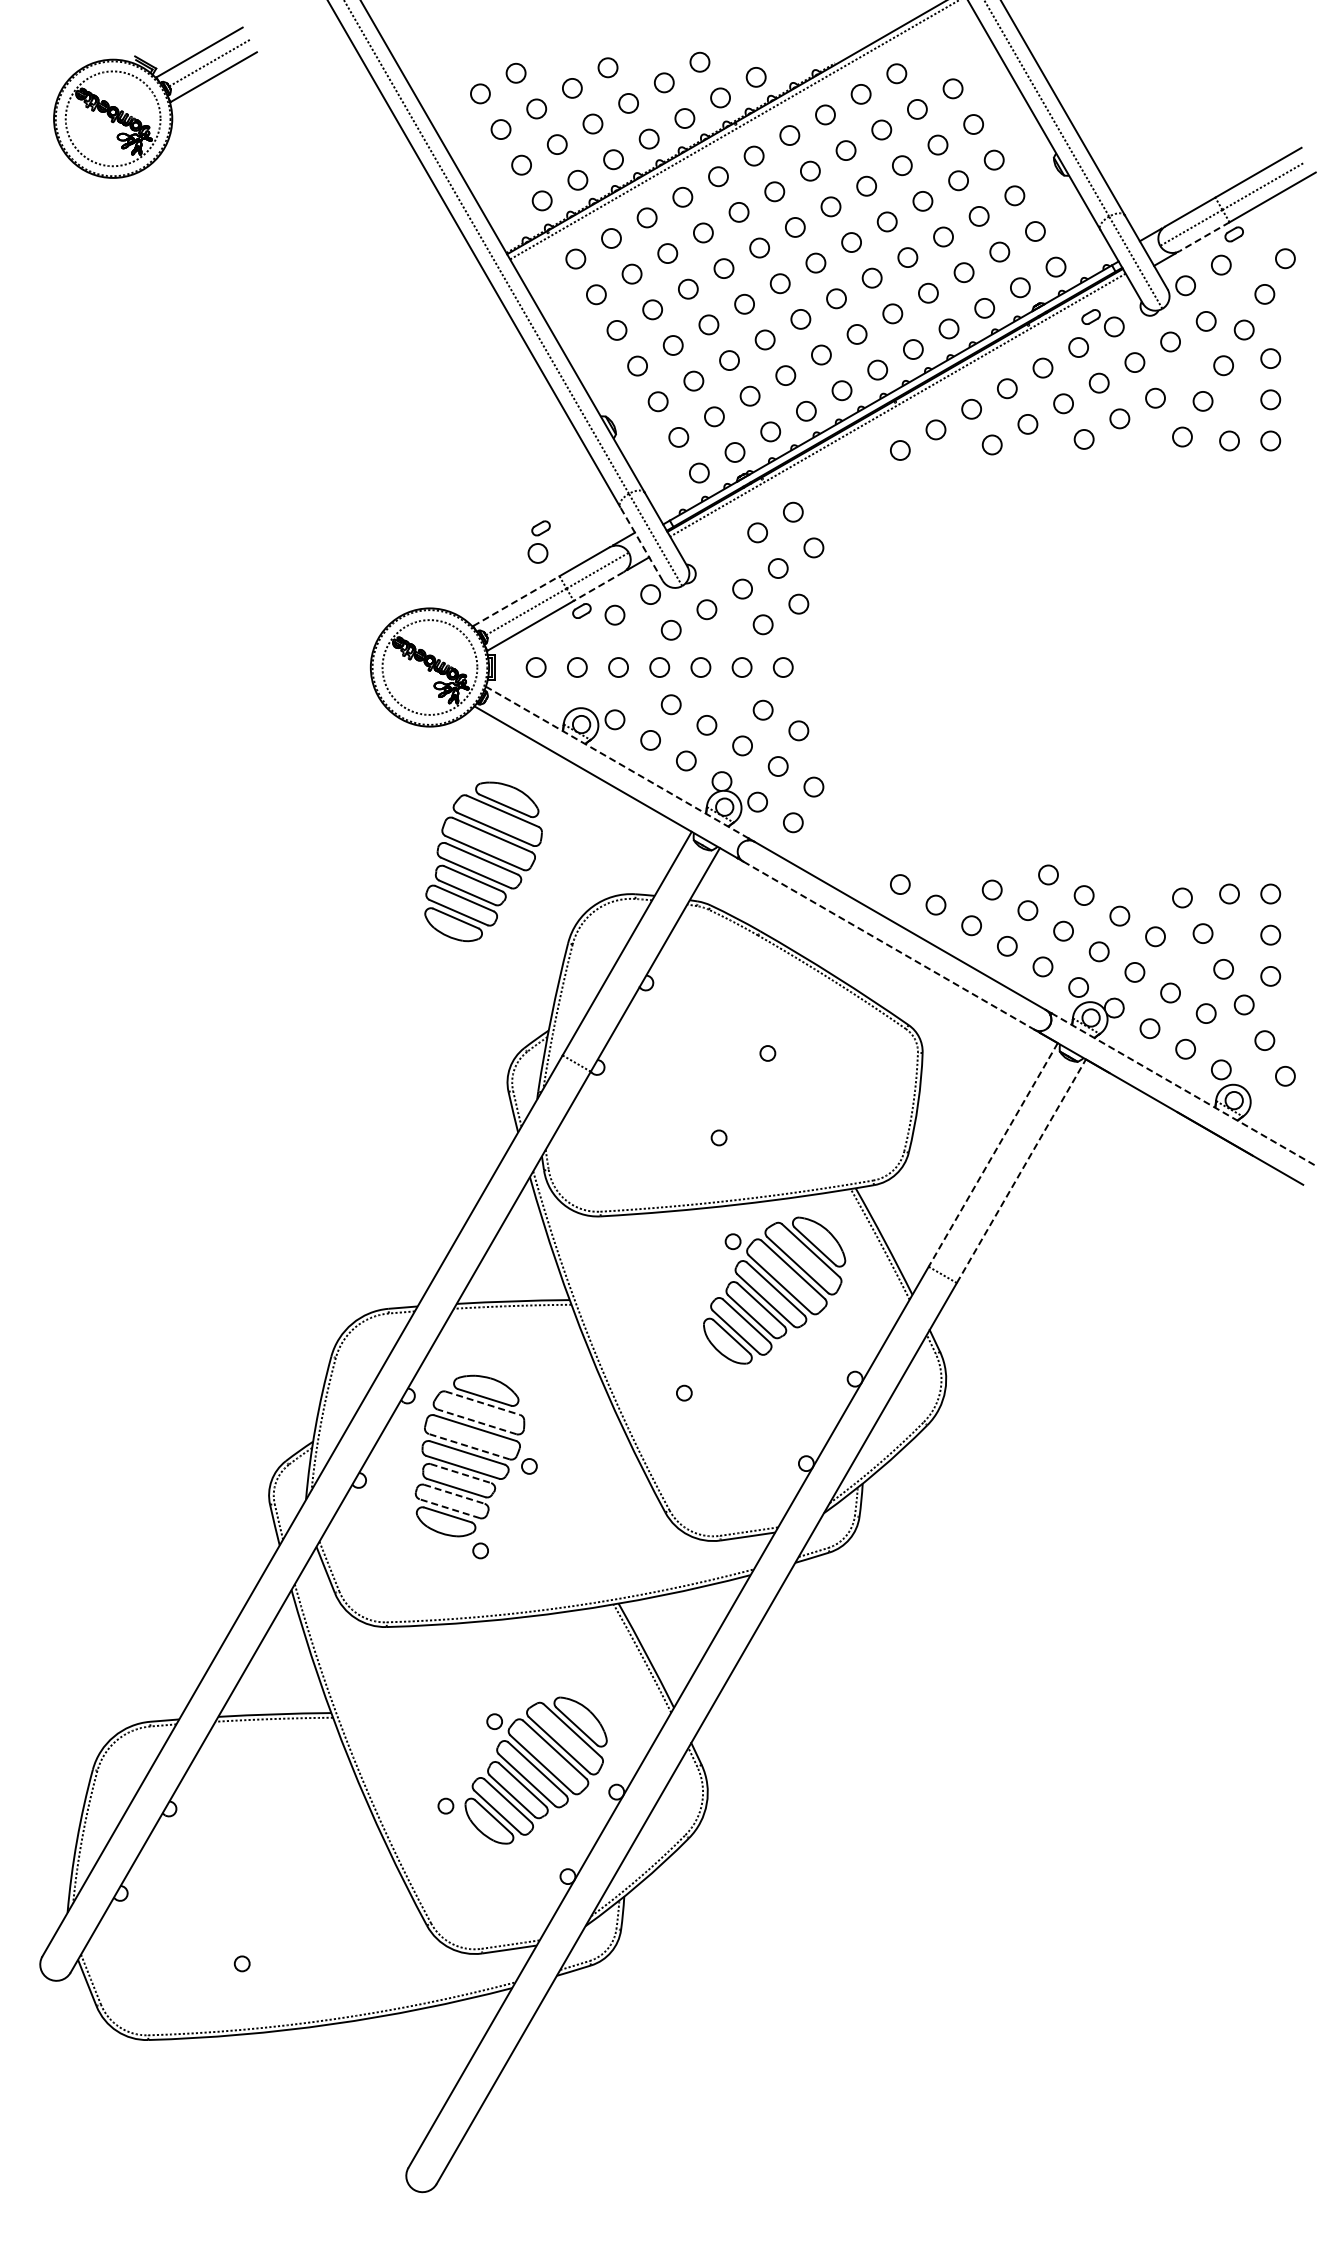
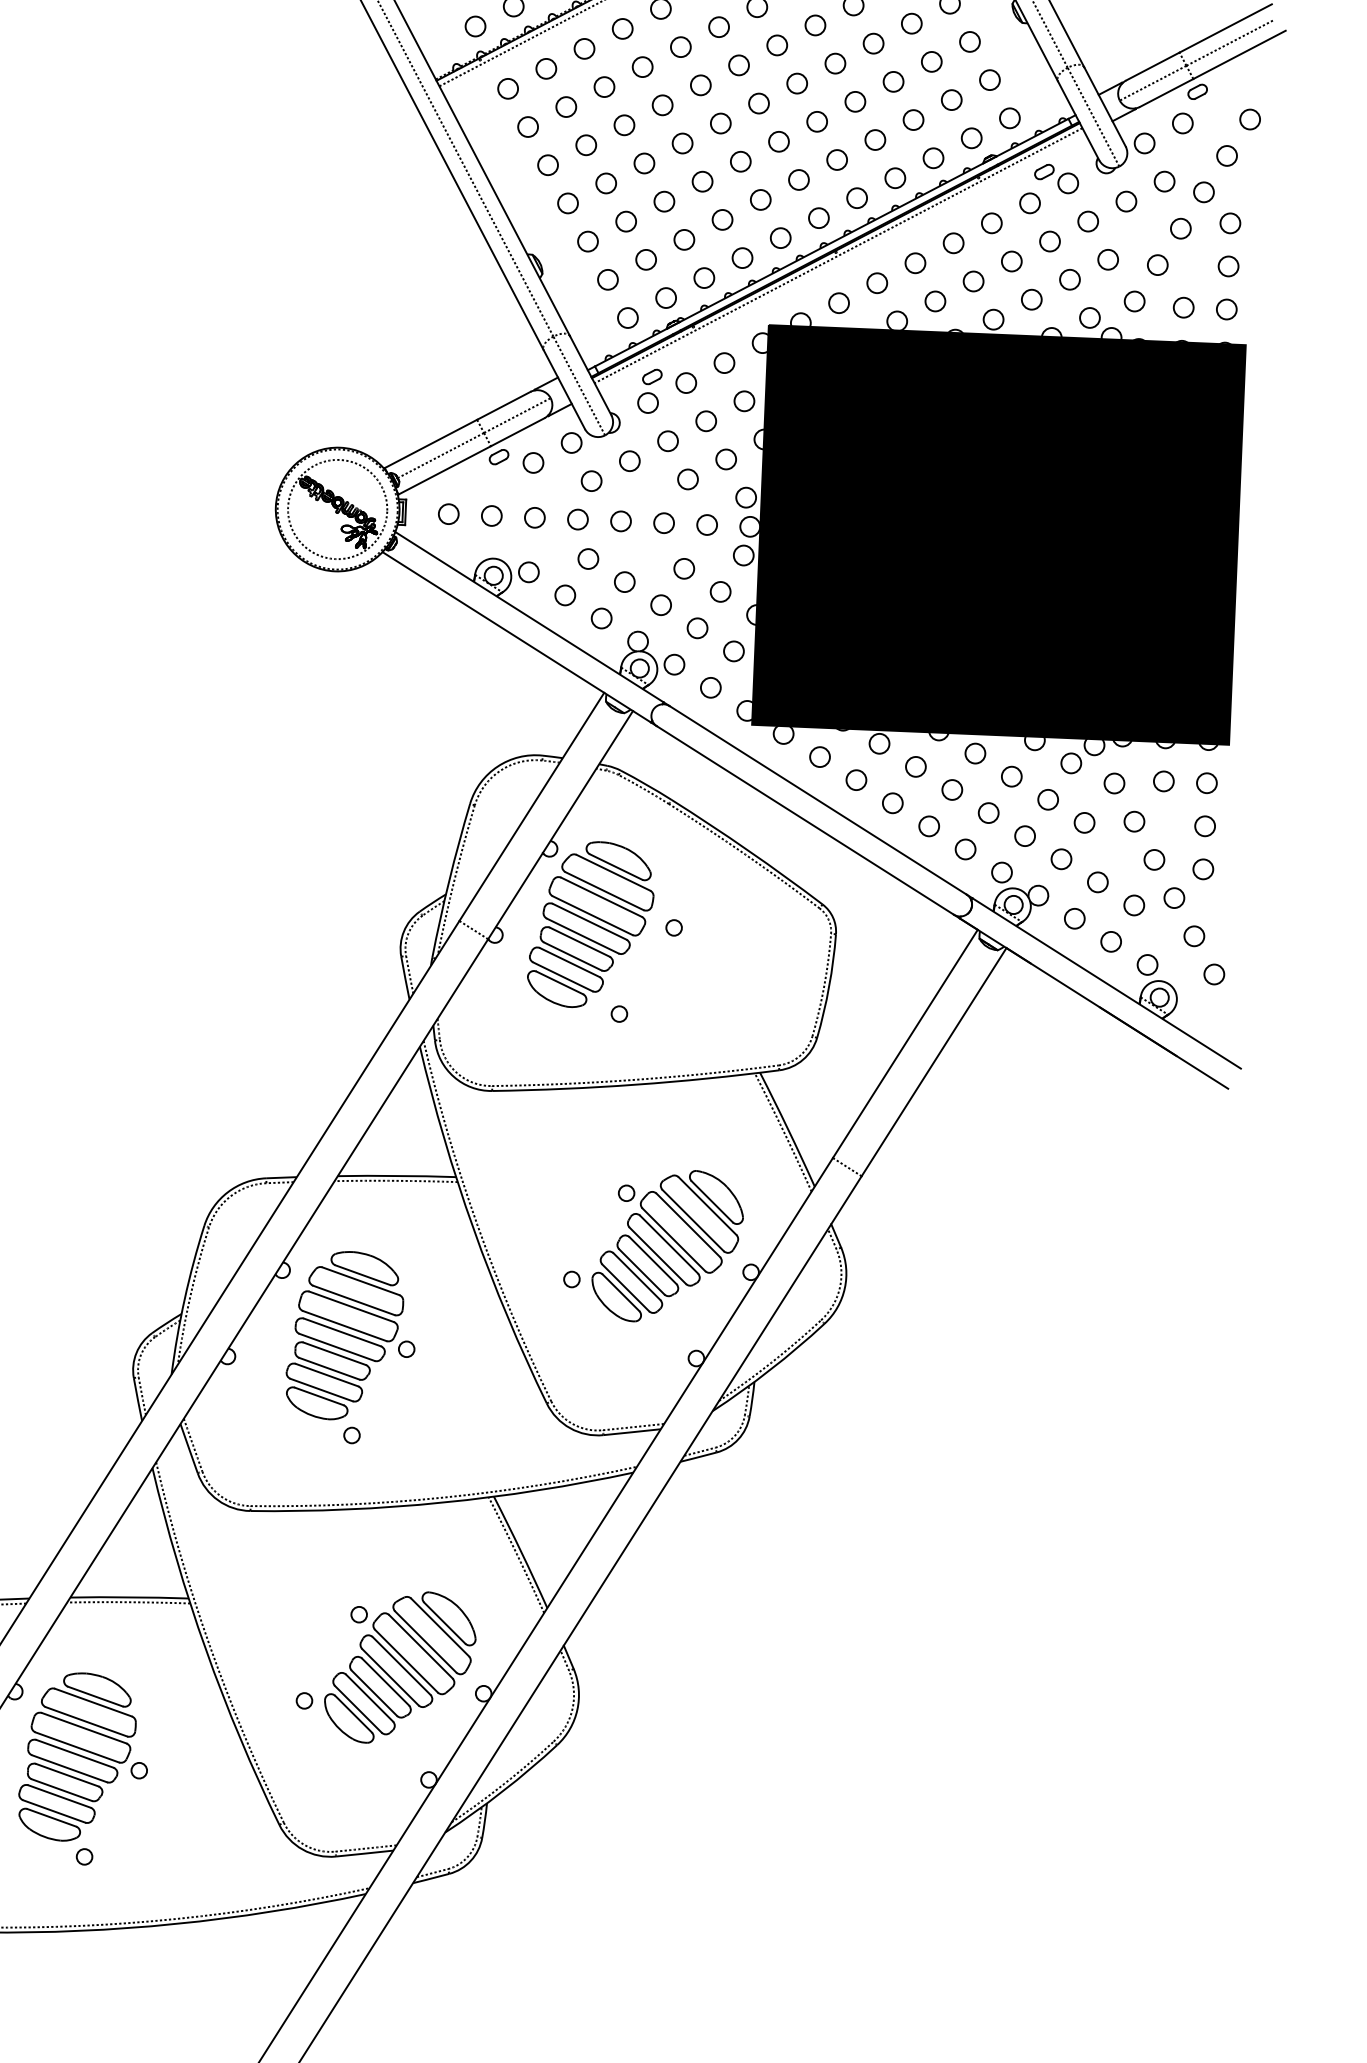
line: (1204, 236) -> (1166, 92), dashed -> solid
part: (538, 541) -> (649, 390), moved
line: (641, 543) -> (564, 389), dashed -> solid
line: (598, 586) -> (517, 432), dashed -> solid
line: (516, 601) -> (431, 444), dashed -> solid
part: (1049, 667) -> (985, 536), added
line: (617, 762) -> (529, 617), dashed -> solid
part: (483, 861) -> (591, 924), moved
line: (888, 945) -> (805, 820), dashed -> solid
line: (1183, 1089) -> (1107, 983), dashed -> solid
line: (993, 1155) -> (905, 1044), dashed -> solid
line: (1021, 1170) -> (934, 1061), dashed -> solid
part: (774, 1290) -> (667, 1246), moved
line: (483, 1403) -> (361, 1281), dashed -> solid
line: (476, 1421) -> (353, 1299), dashed -> solid
line: (468, 1446) -> (343, 1325), dashed -> solid
line: (460, 1473) -> (334, 1353), dashed -> solid
line: (454, 1494) -> (327, 1375), dashed -> solid
line: (449, 1508) -> (321, 1389), dashed -> solid
part: (237, 1868) -> (83, 1756), added

